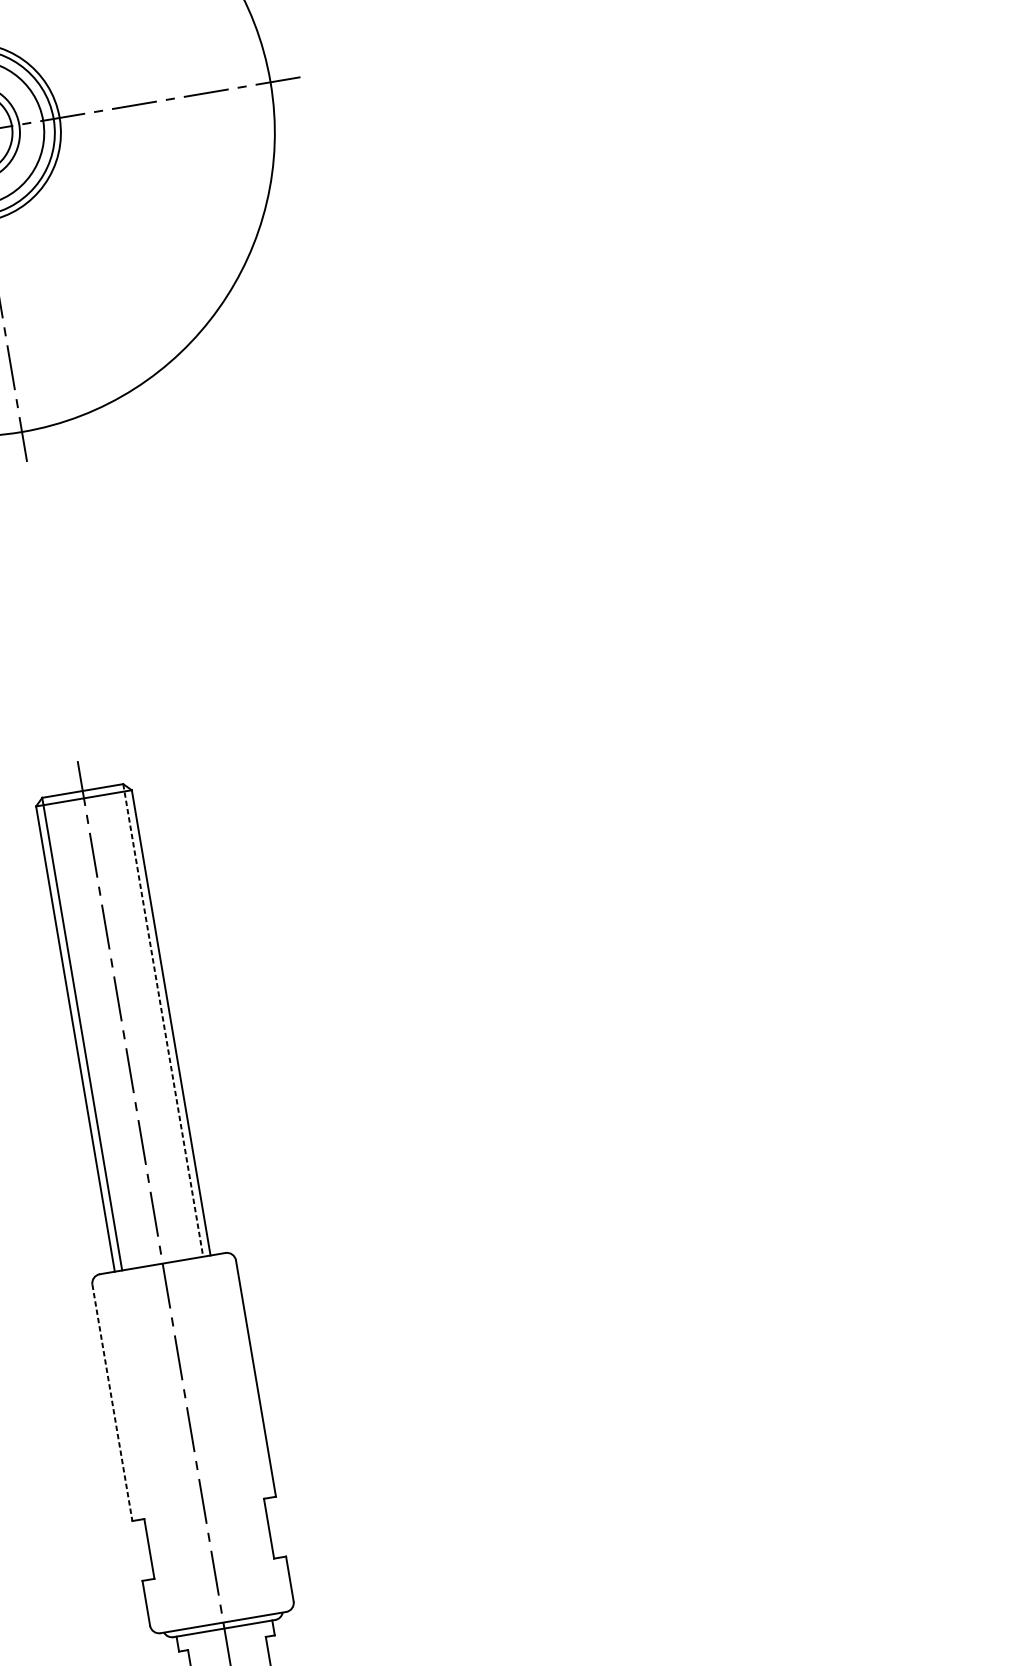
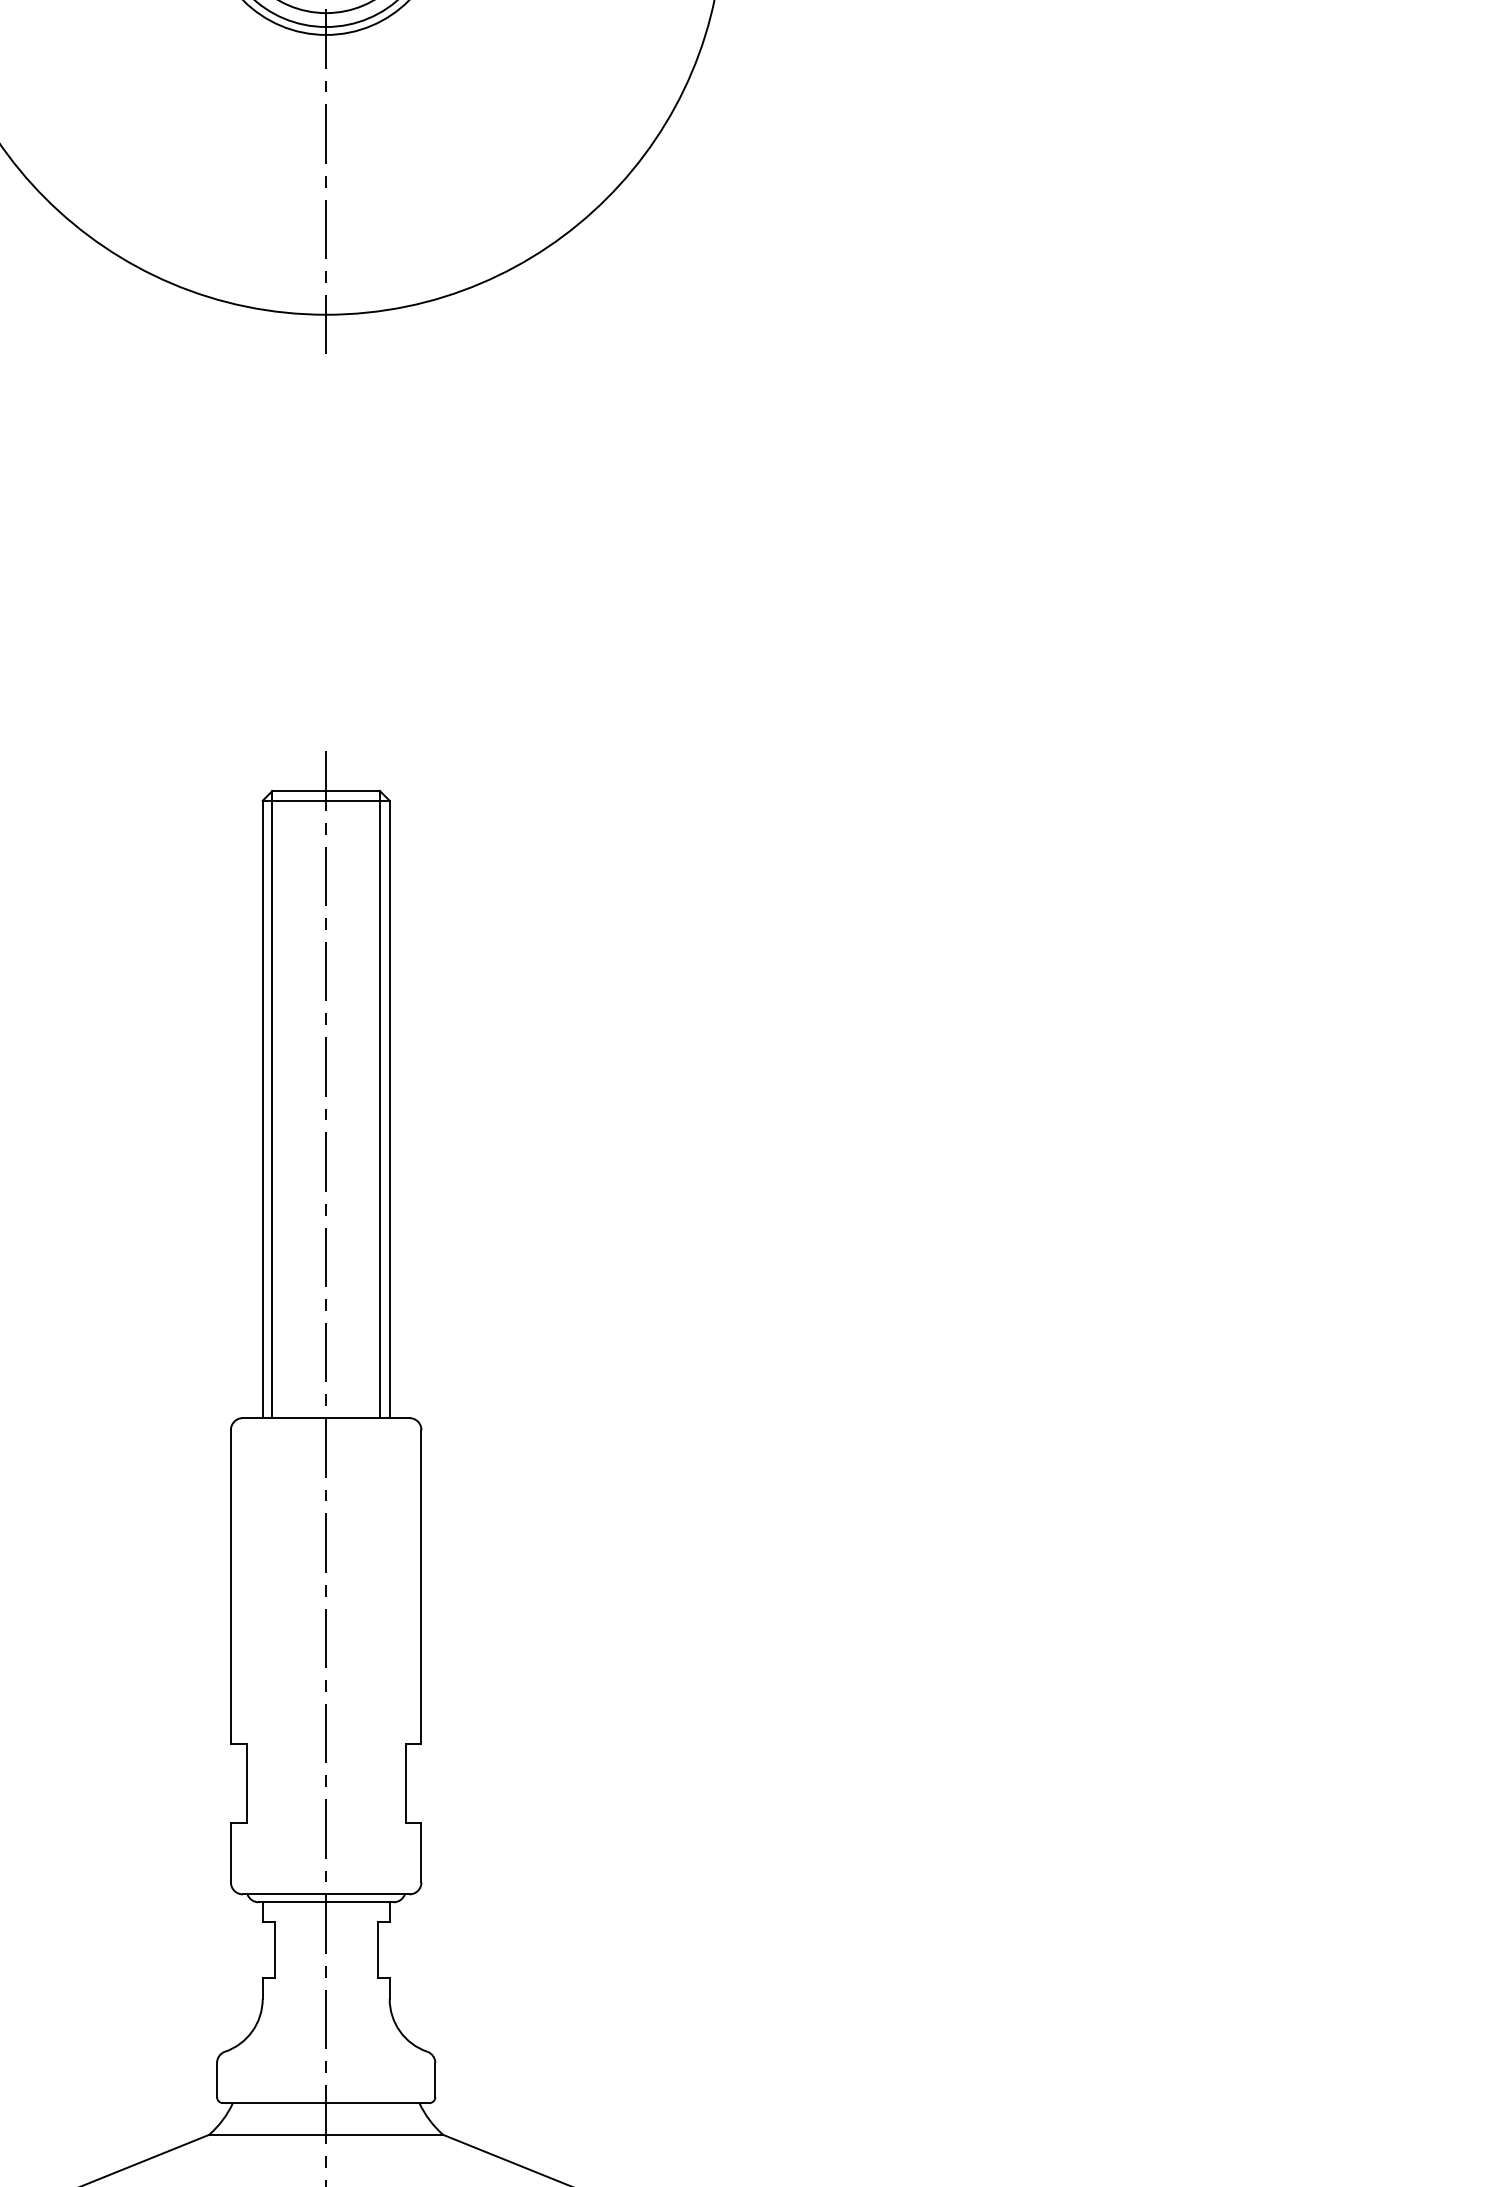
line: (162, 1020) -> (379, 1104), dashed -> solid
line: (112, 1402) -> (230, 1586), dashed -> solid

